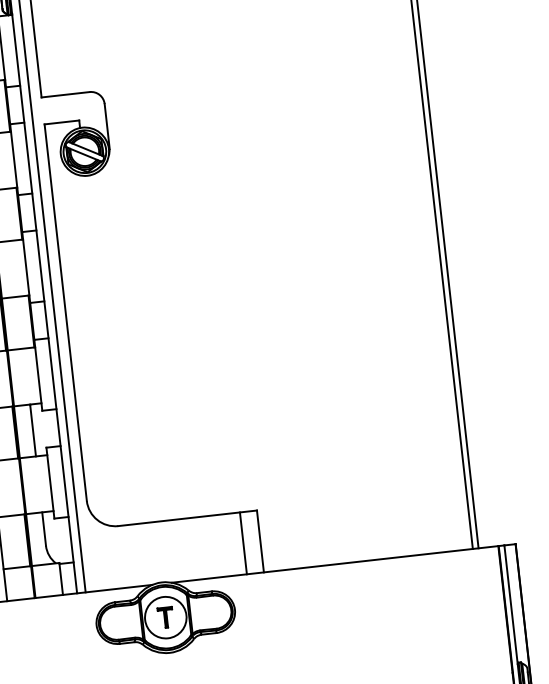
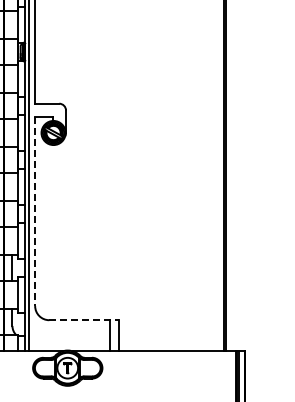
line: (66, 314) -> (35, 212), solid -> dashed
line: (188, 518) -> (84, 320), solid -> dashed

